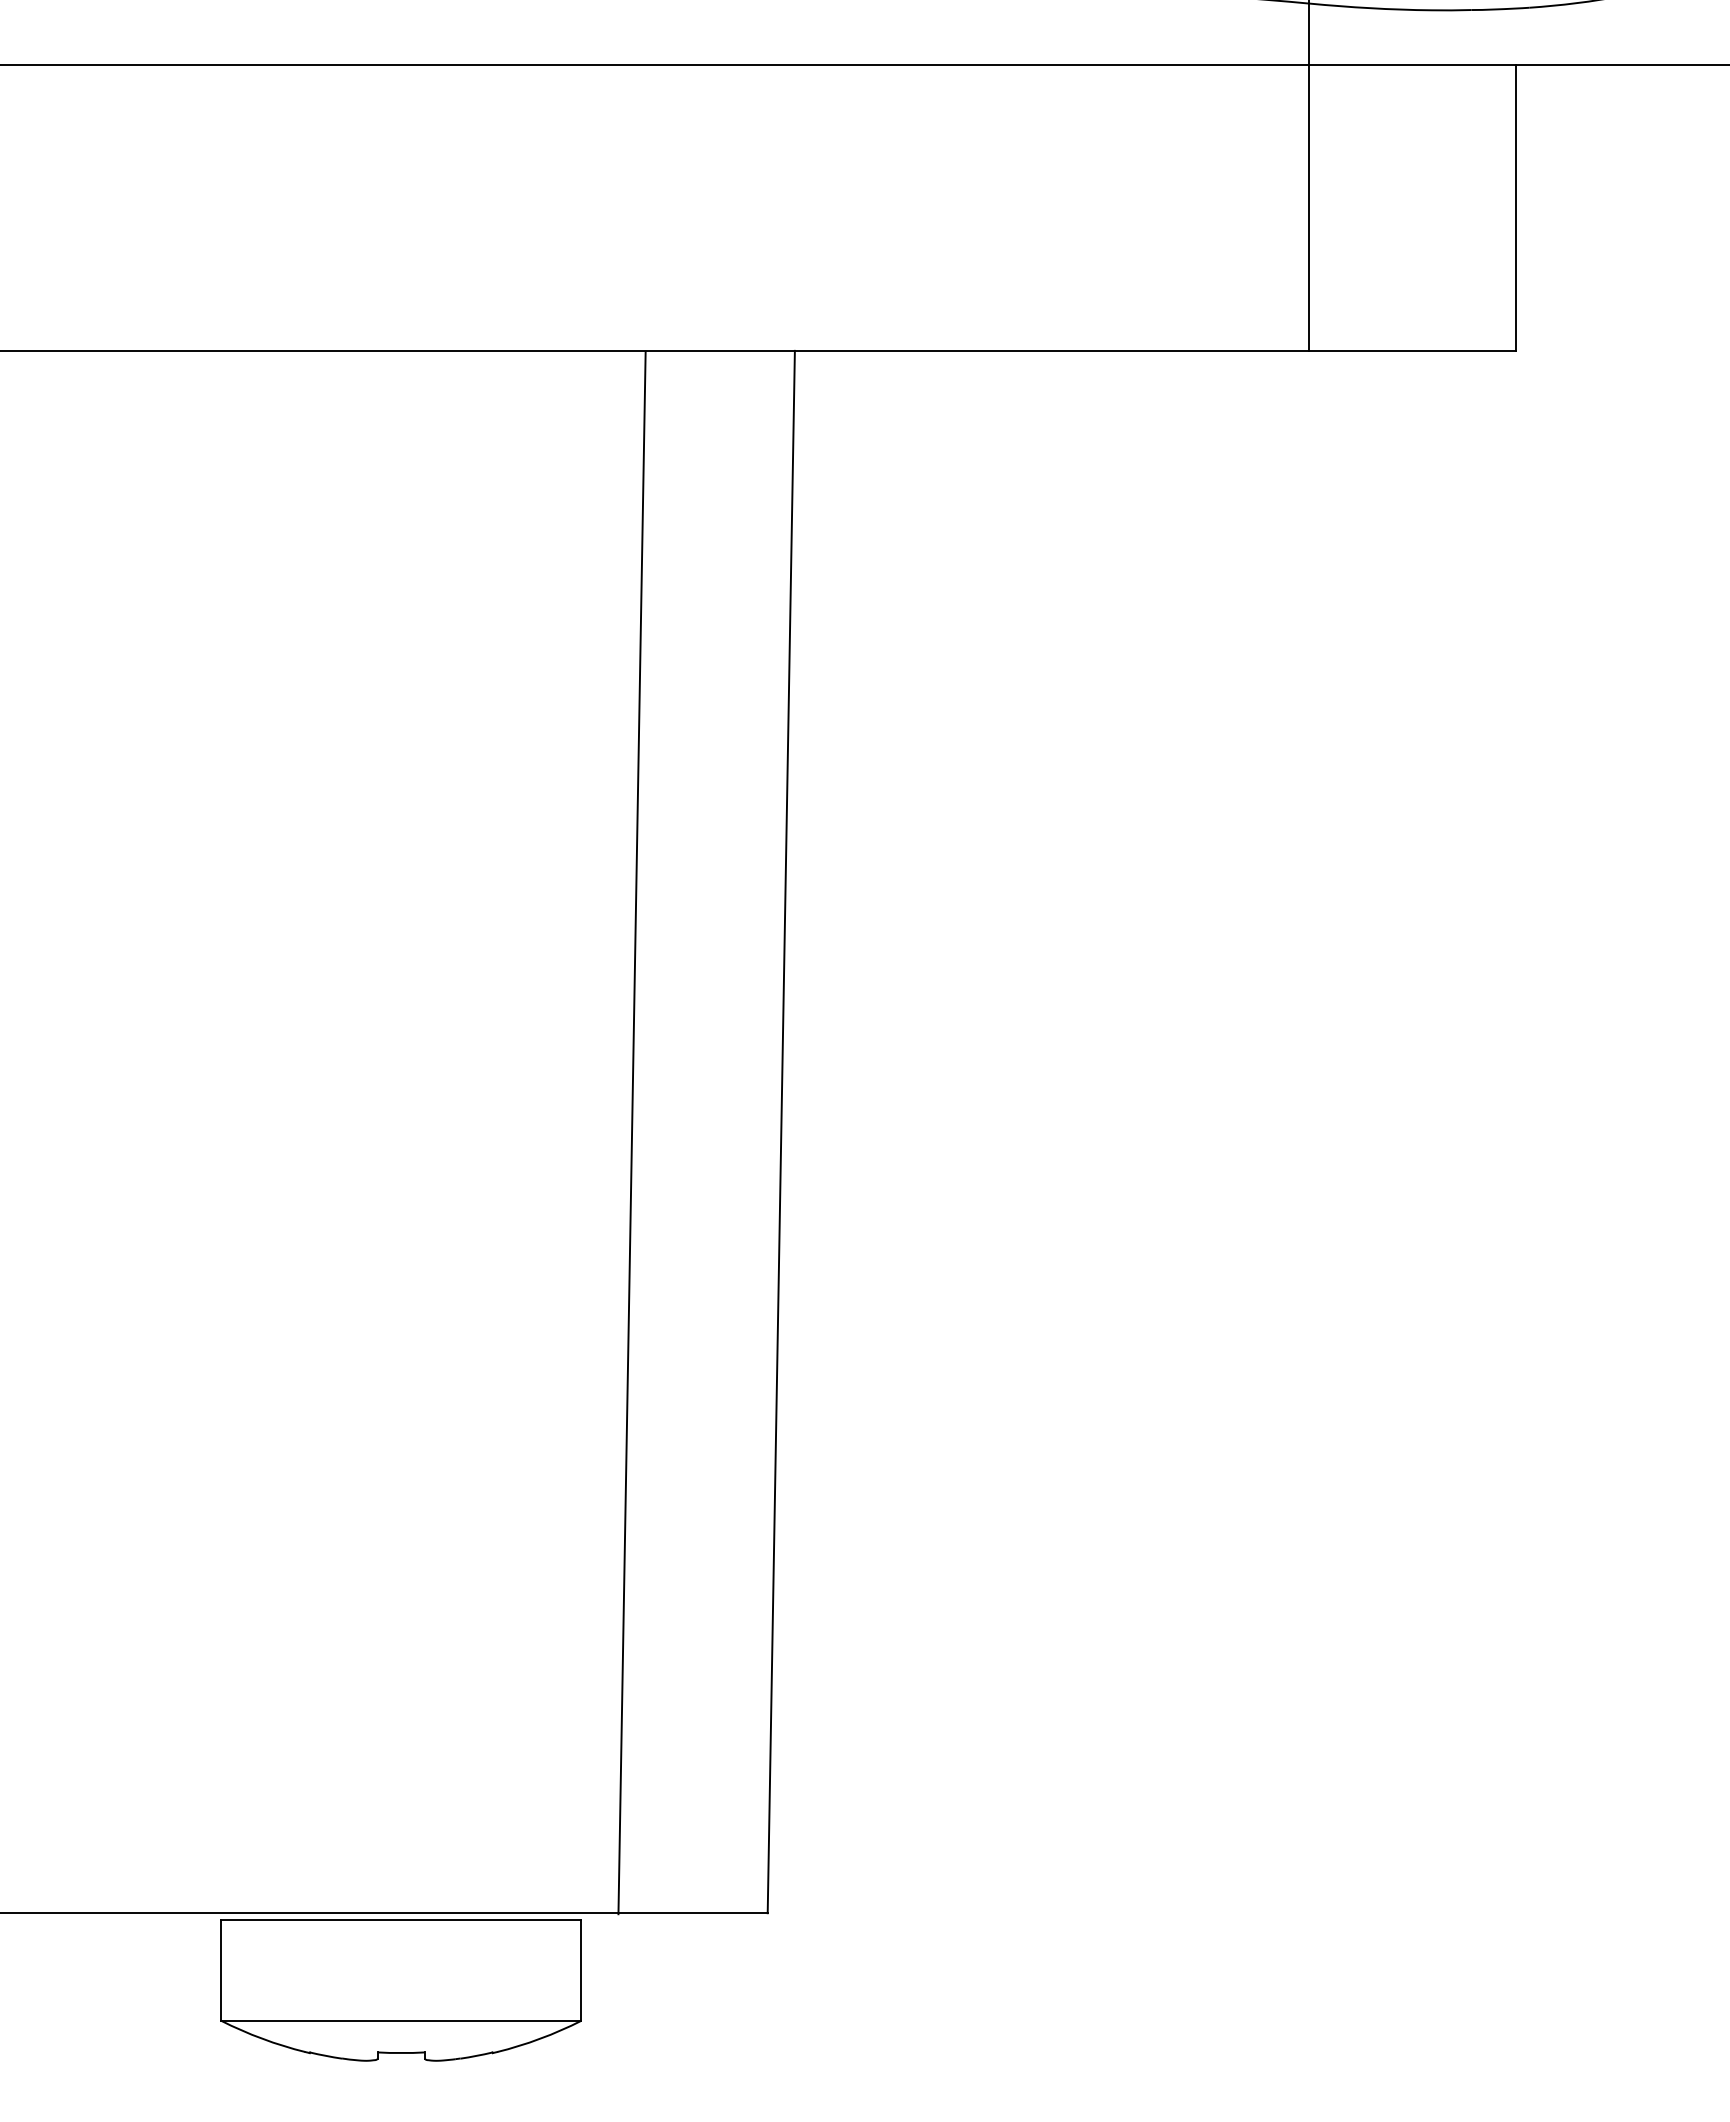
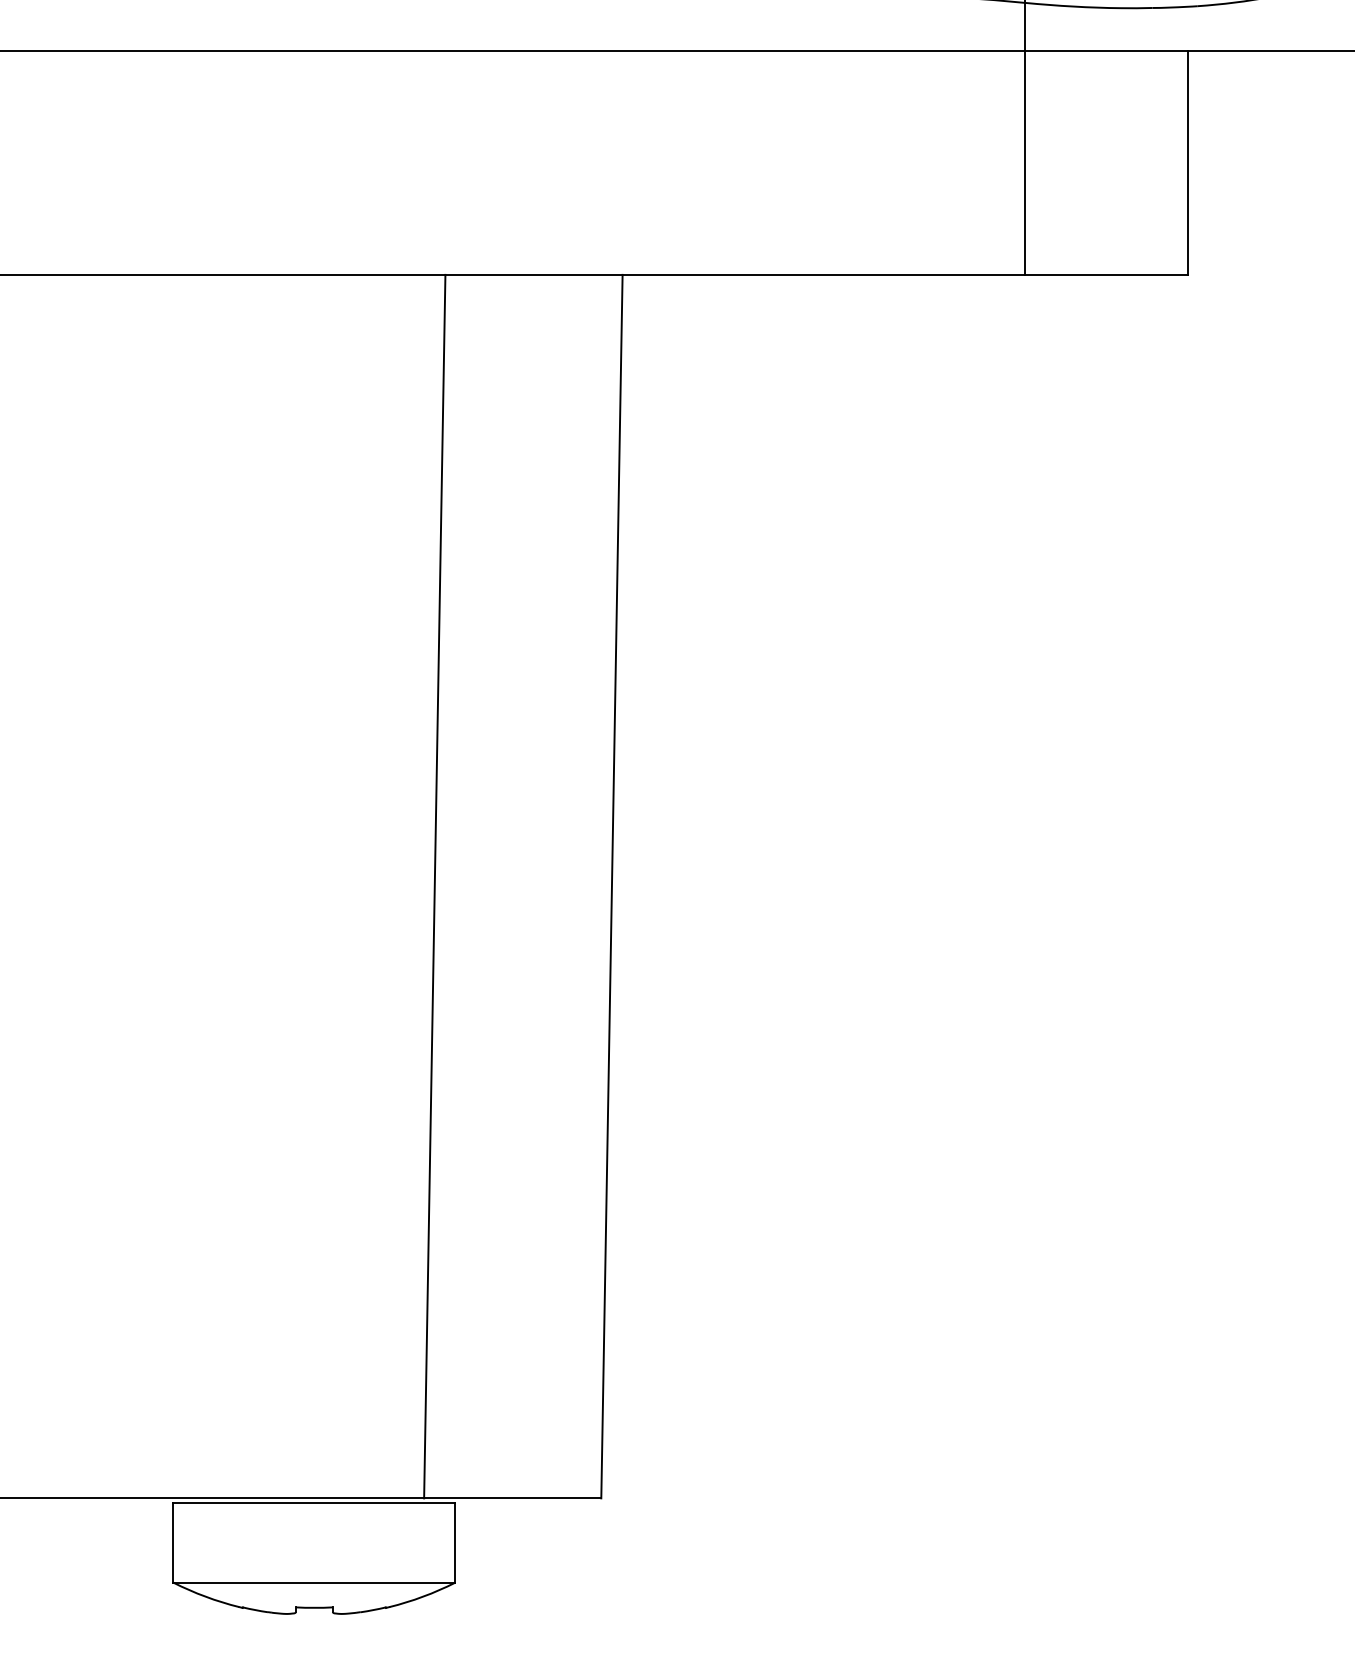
line: (631, 1132) -> (434, 886), moved

